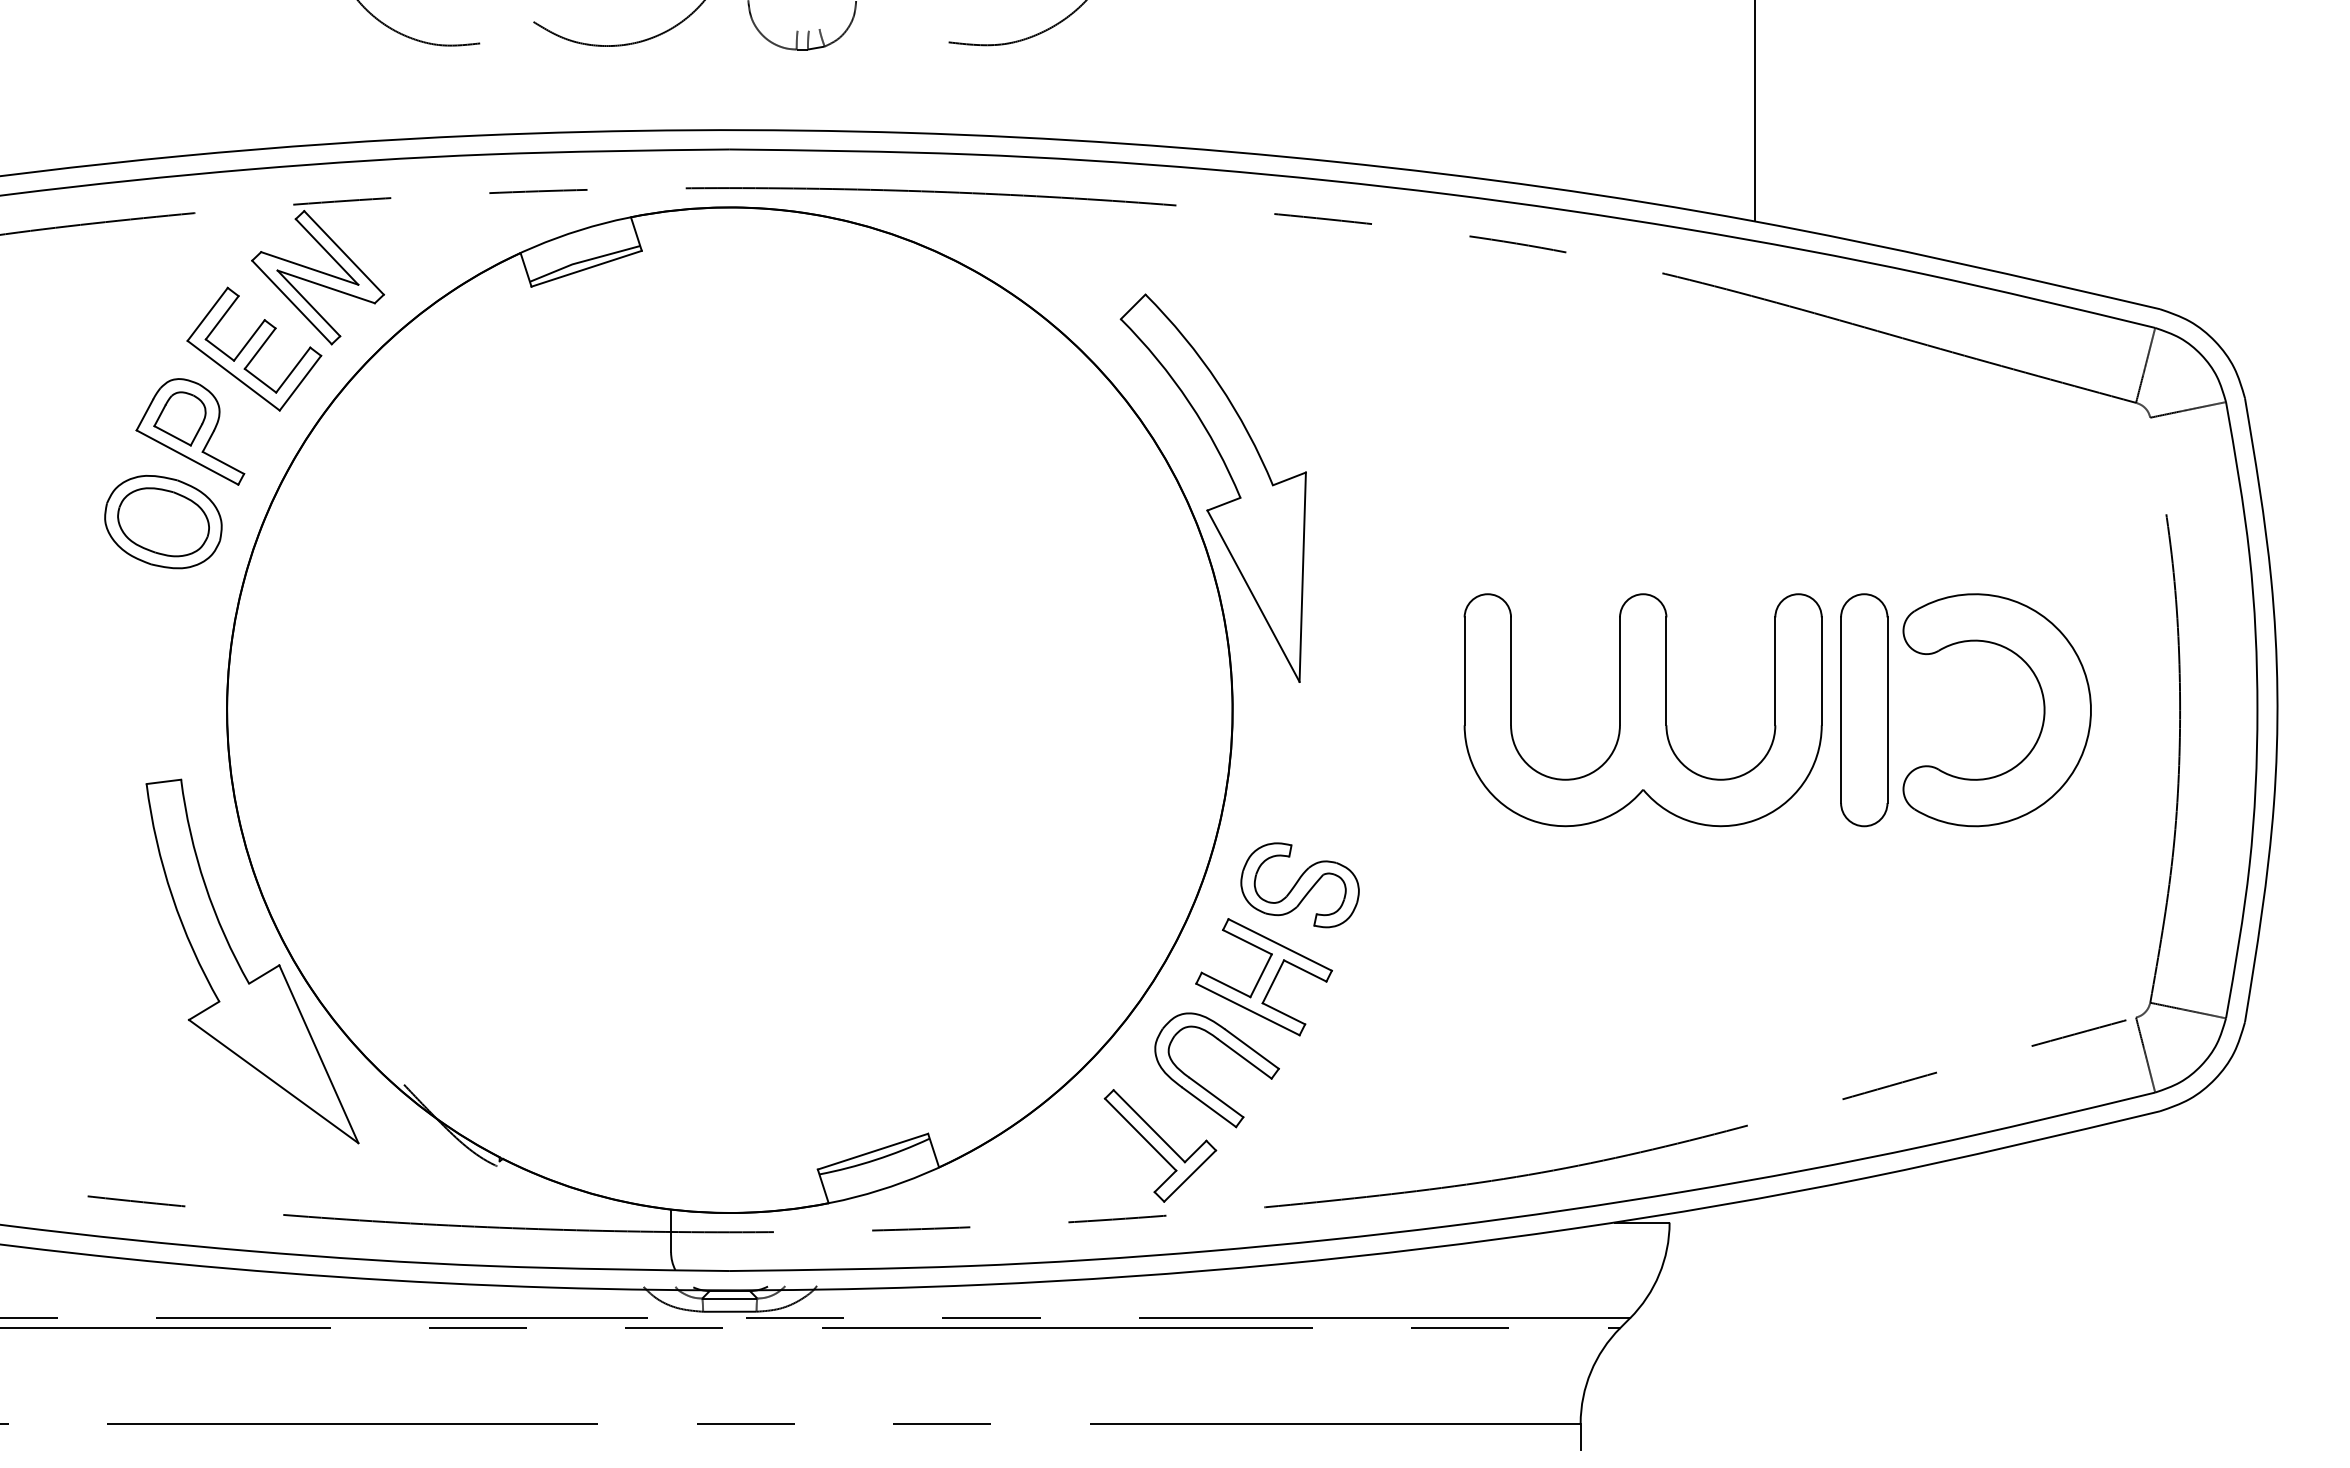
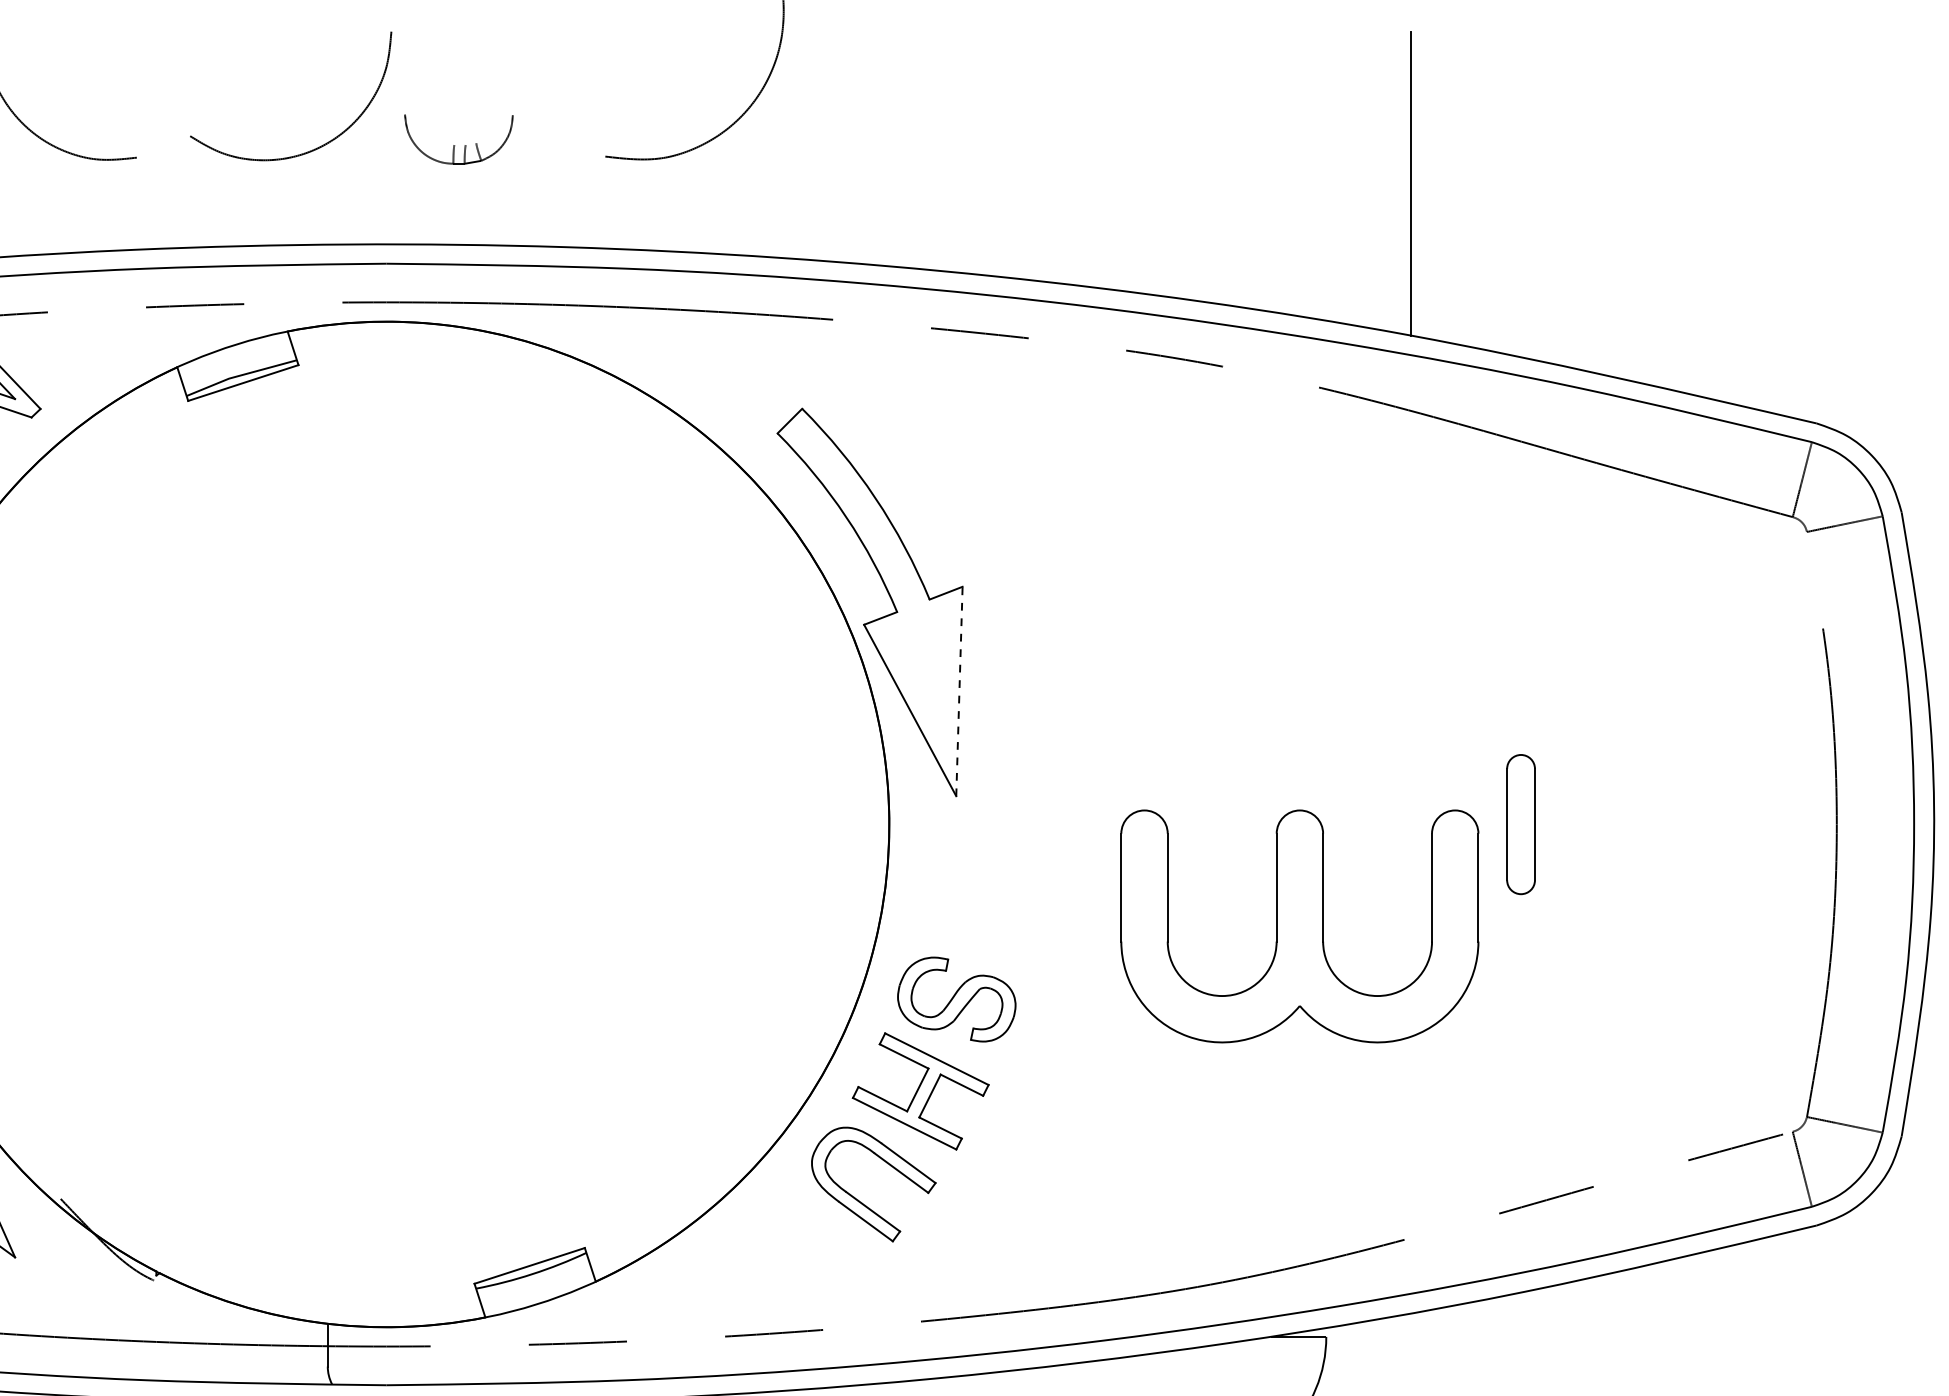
line: (1302, 577) -> (959, 691), solid -> dashed
part: (1642, 710) -> (1299, 926), moved
part: (1864, 710) -> (1521, 824), size x0.6
part: (2043, 710) -> (1700, 824), removed
part: (1160, 1145) -> (817, 1259), removed

